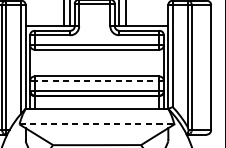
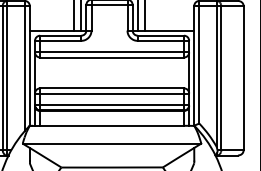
line: (96, 80) -> (111, 93), dashed -> solid
line: (97, 124) -> (112, 143), dashed -> solid

